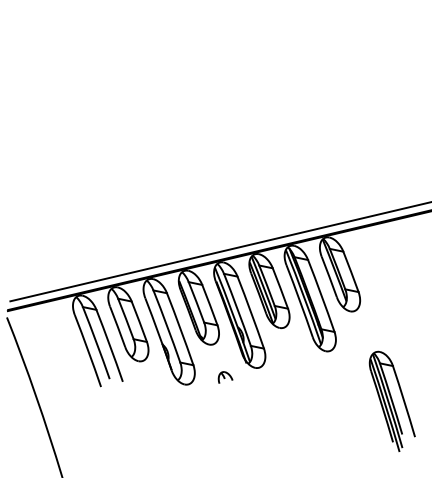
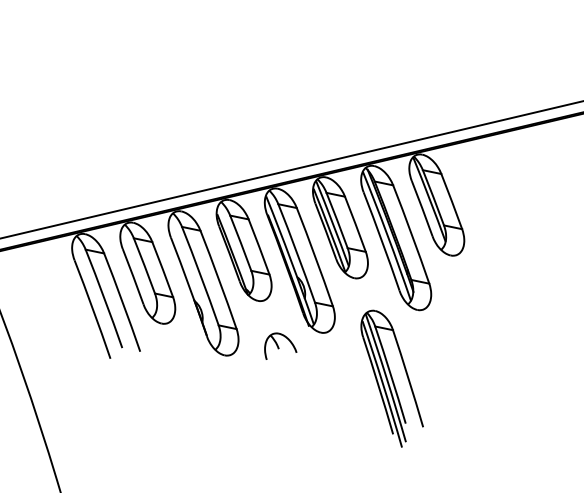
part: (225, 377) -> (280, 345), size x1.67
part: (391, 400) -> (391, 377), moved

